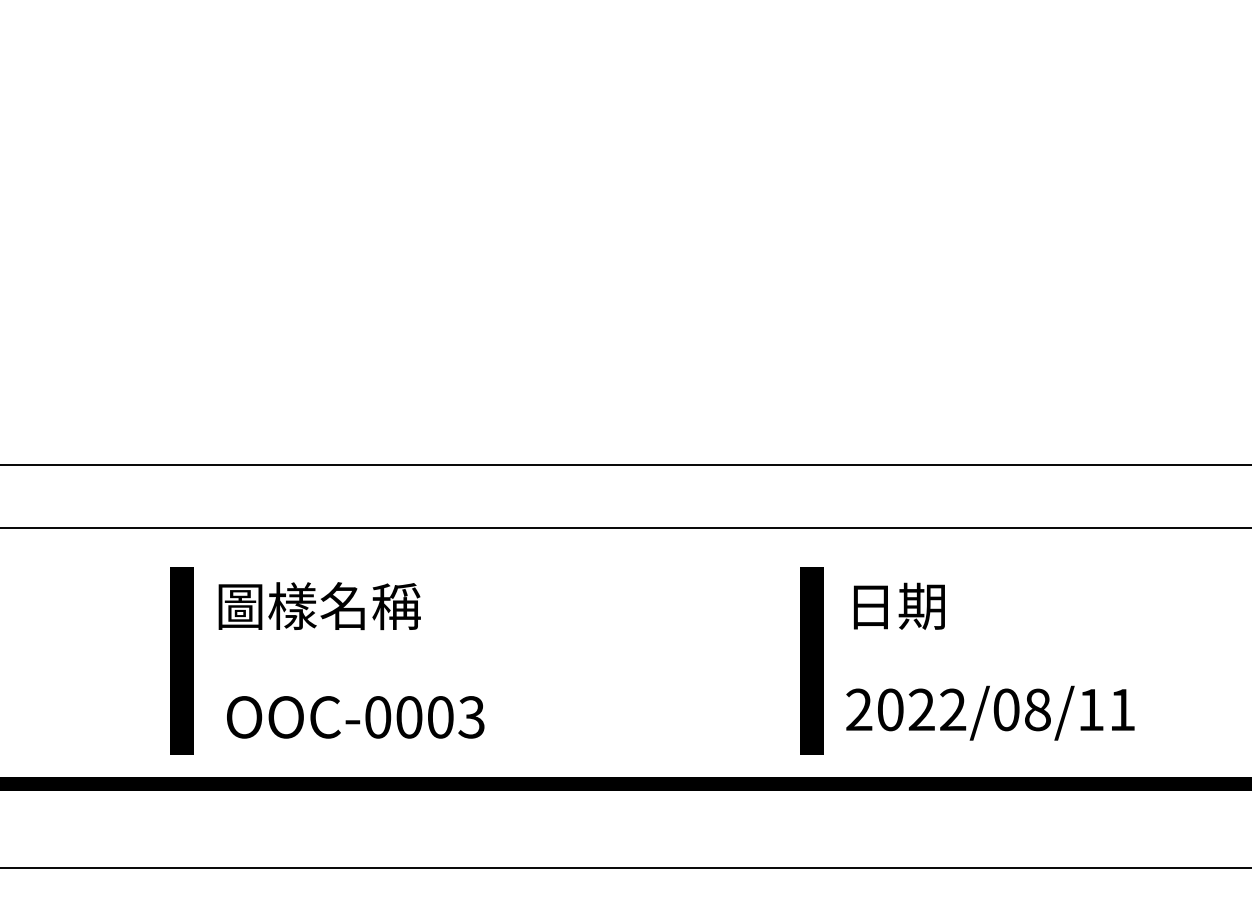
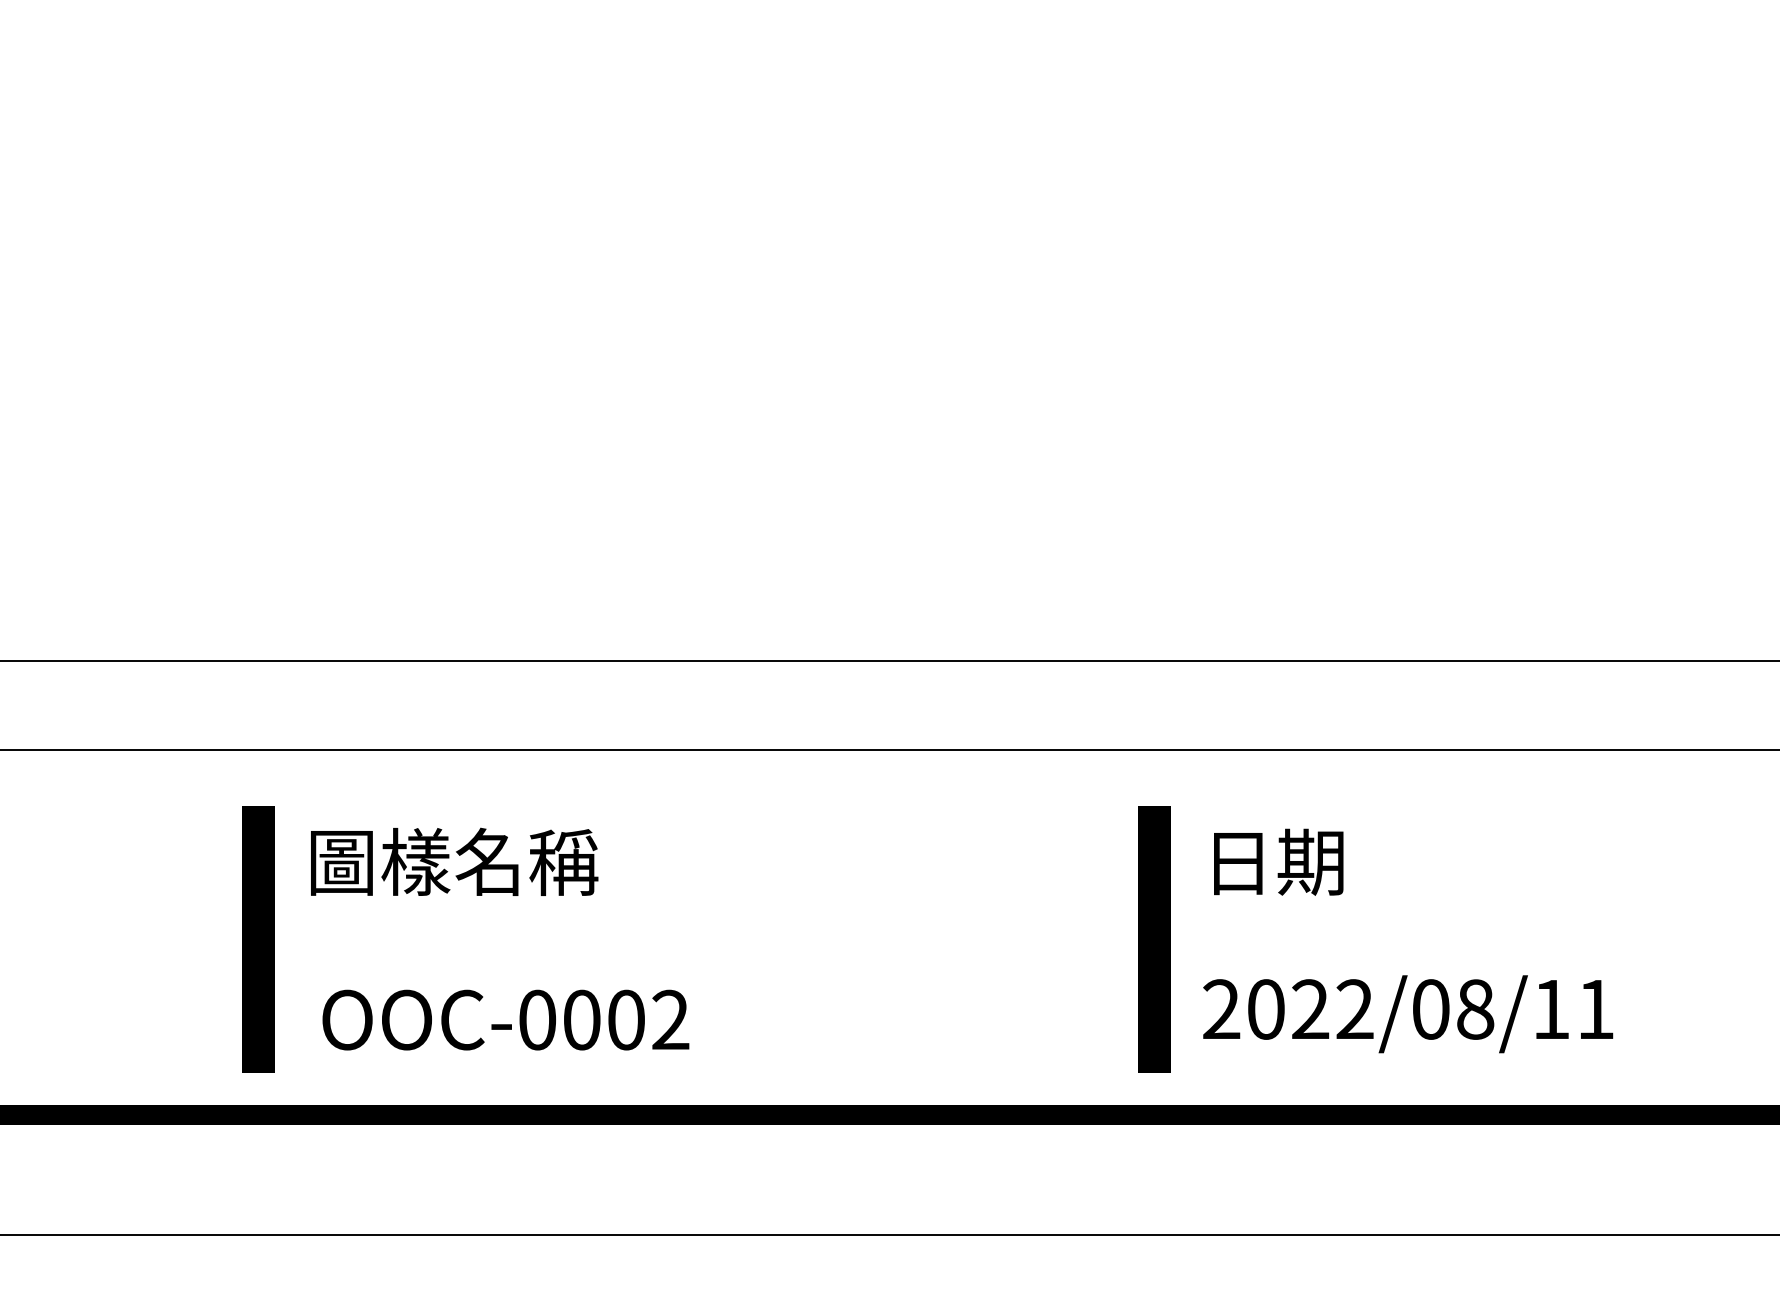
text: (471, 717) -> (670, 1020), OOC-0003 -> OOC-0002

